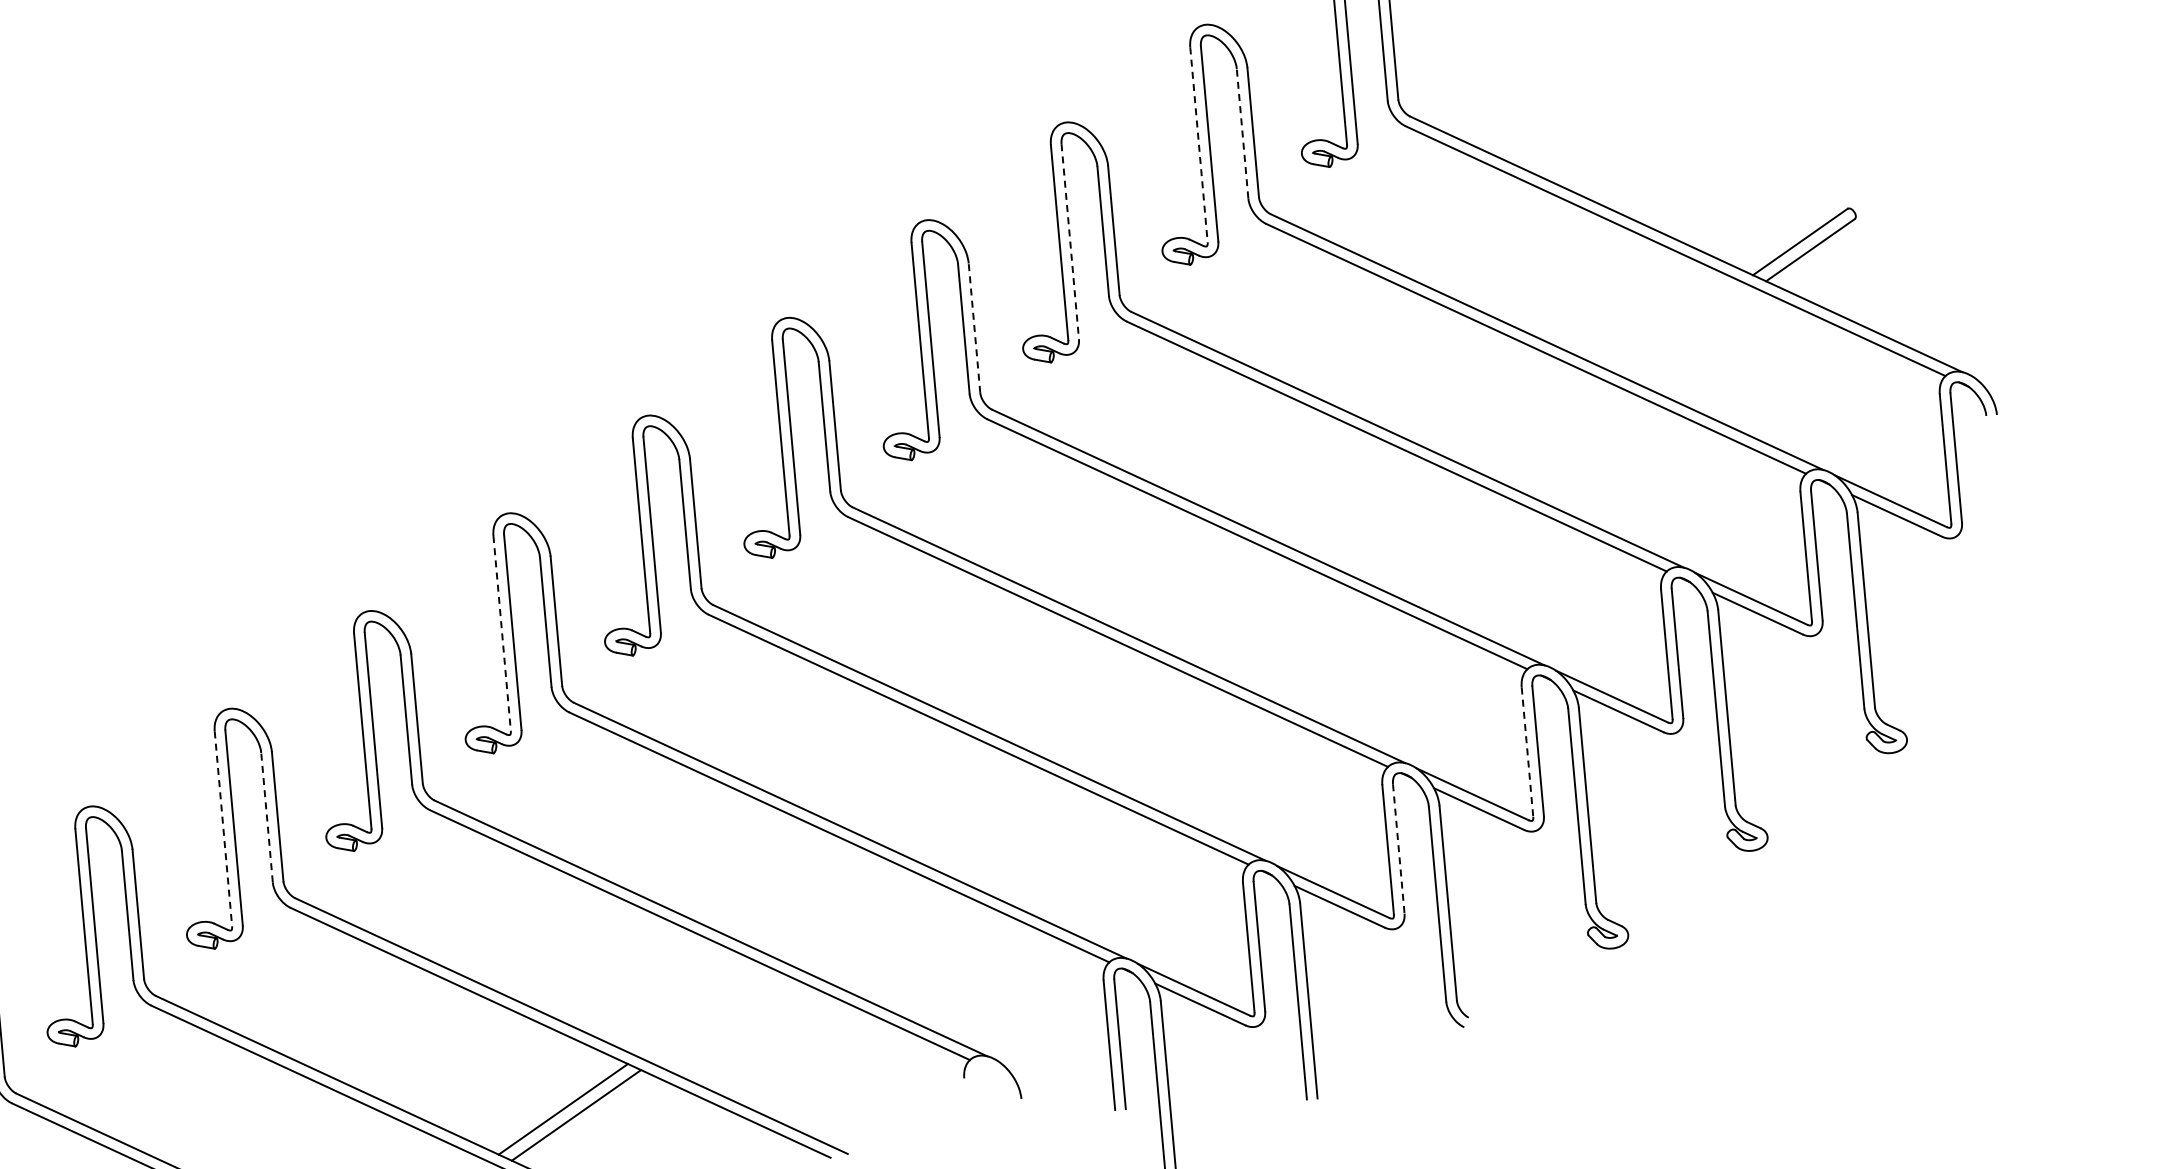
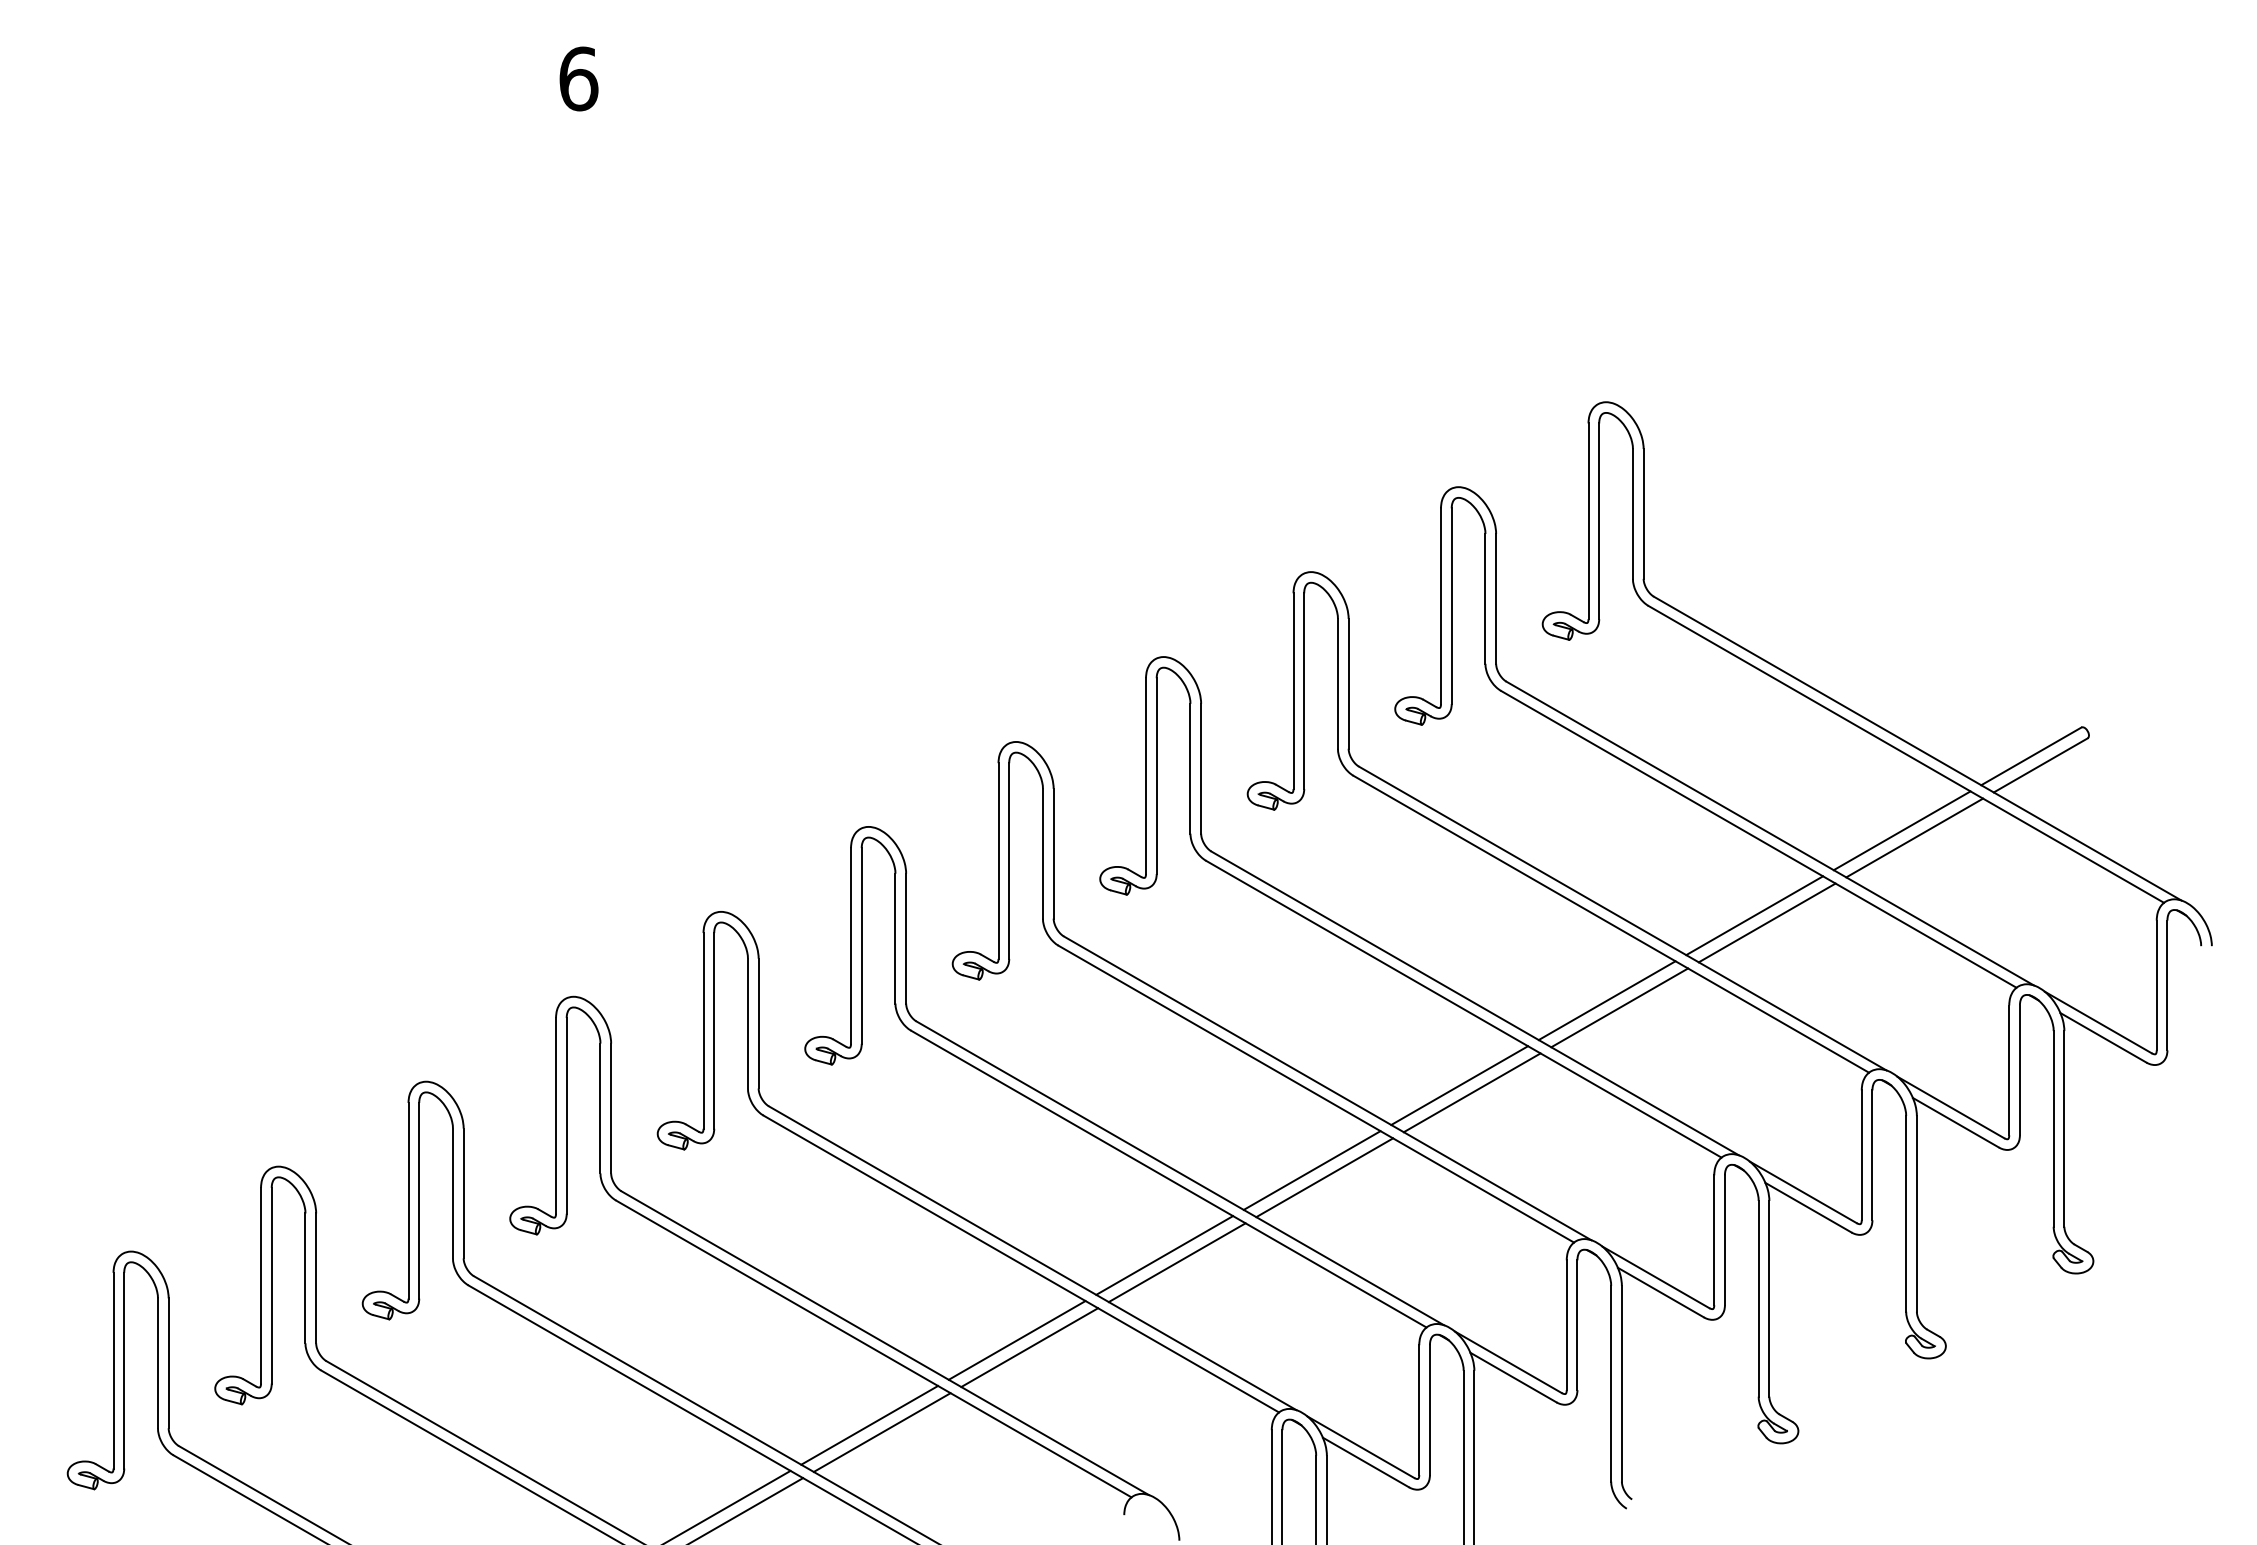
line: (1242, 133) -> (1485, 598), dashed -> solid
line: (1199, 145) -> (1441, 606), dashed -> solid
line: (1070, 242) -> (1304, 691), dashed -> solid
line: (974, 327) -> (1201, 768), dashed -> solid
line: (1677, 327) -> (1901, 830), added
line: (1691, 333) -> (1914, 837), added
line: (1538, 425) -> (1754, 915), added
line: (1551, 431) -> (1766, 922), added
line: (1398, 522) -> (1606, 1000), added
line: (1412, 528) -> (1619, 1007), added
line: (1259, 620) -> (1459, 1085), added
line: (1272, 626) -> (1471, 1092), added
line: (502, 633) -> (703, 1030), dashed -> solid
line: (1120, 718) -> (1311, 1170), added
line: (1133, 724) -> (1324, 1177), added
line: (1527, 752) -> (1714, 1240), dashed -> solid
line: (981, 816) -> (1164, 1255), added
line: (266, 817) -> (452, 1193), dashed -> solid
line: (993, 822) -> (1176, 1262), added
line: (223, 828) -> (408, 1200), dashed -> solid
line: (1398, 849) -> (1577, 1325), dashed -> solid
line: (841, 914) -> (1016, 1340), added
line: (854, 919) -> (1029, 1347), added
line: (702, 1010) -> (869, 1424), added
line: (715, 1017) -> (881, 1432), added

